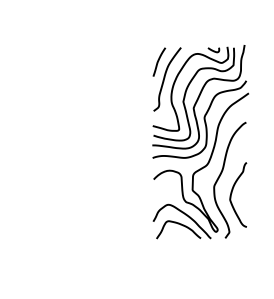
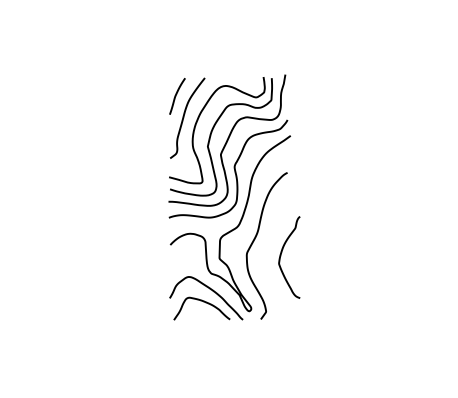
curve: (213, 50) -> (246, 81), removed
curve: (232, 194) -> (281, 256), moved

